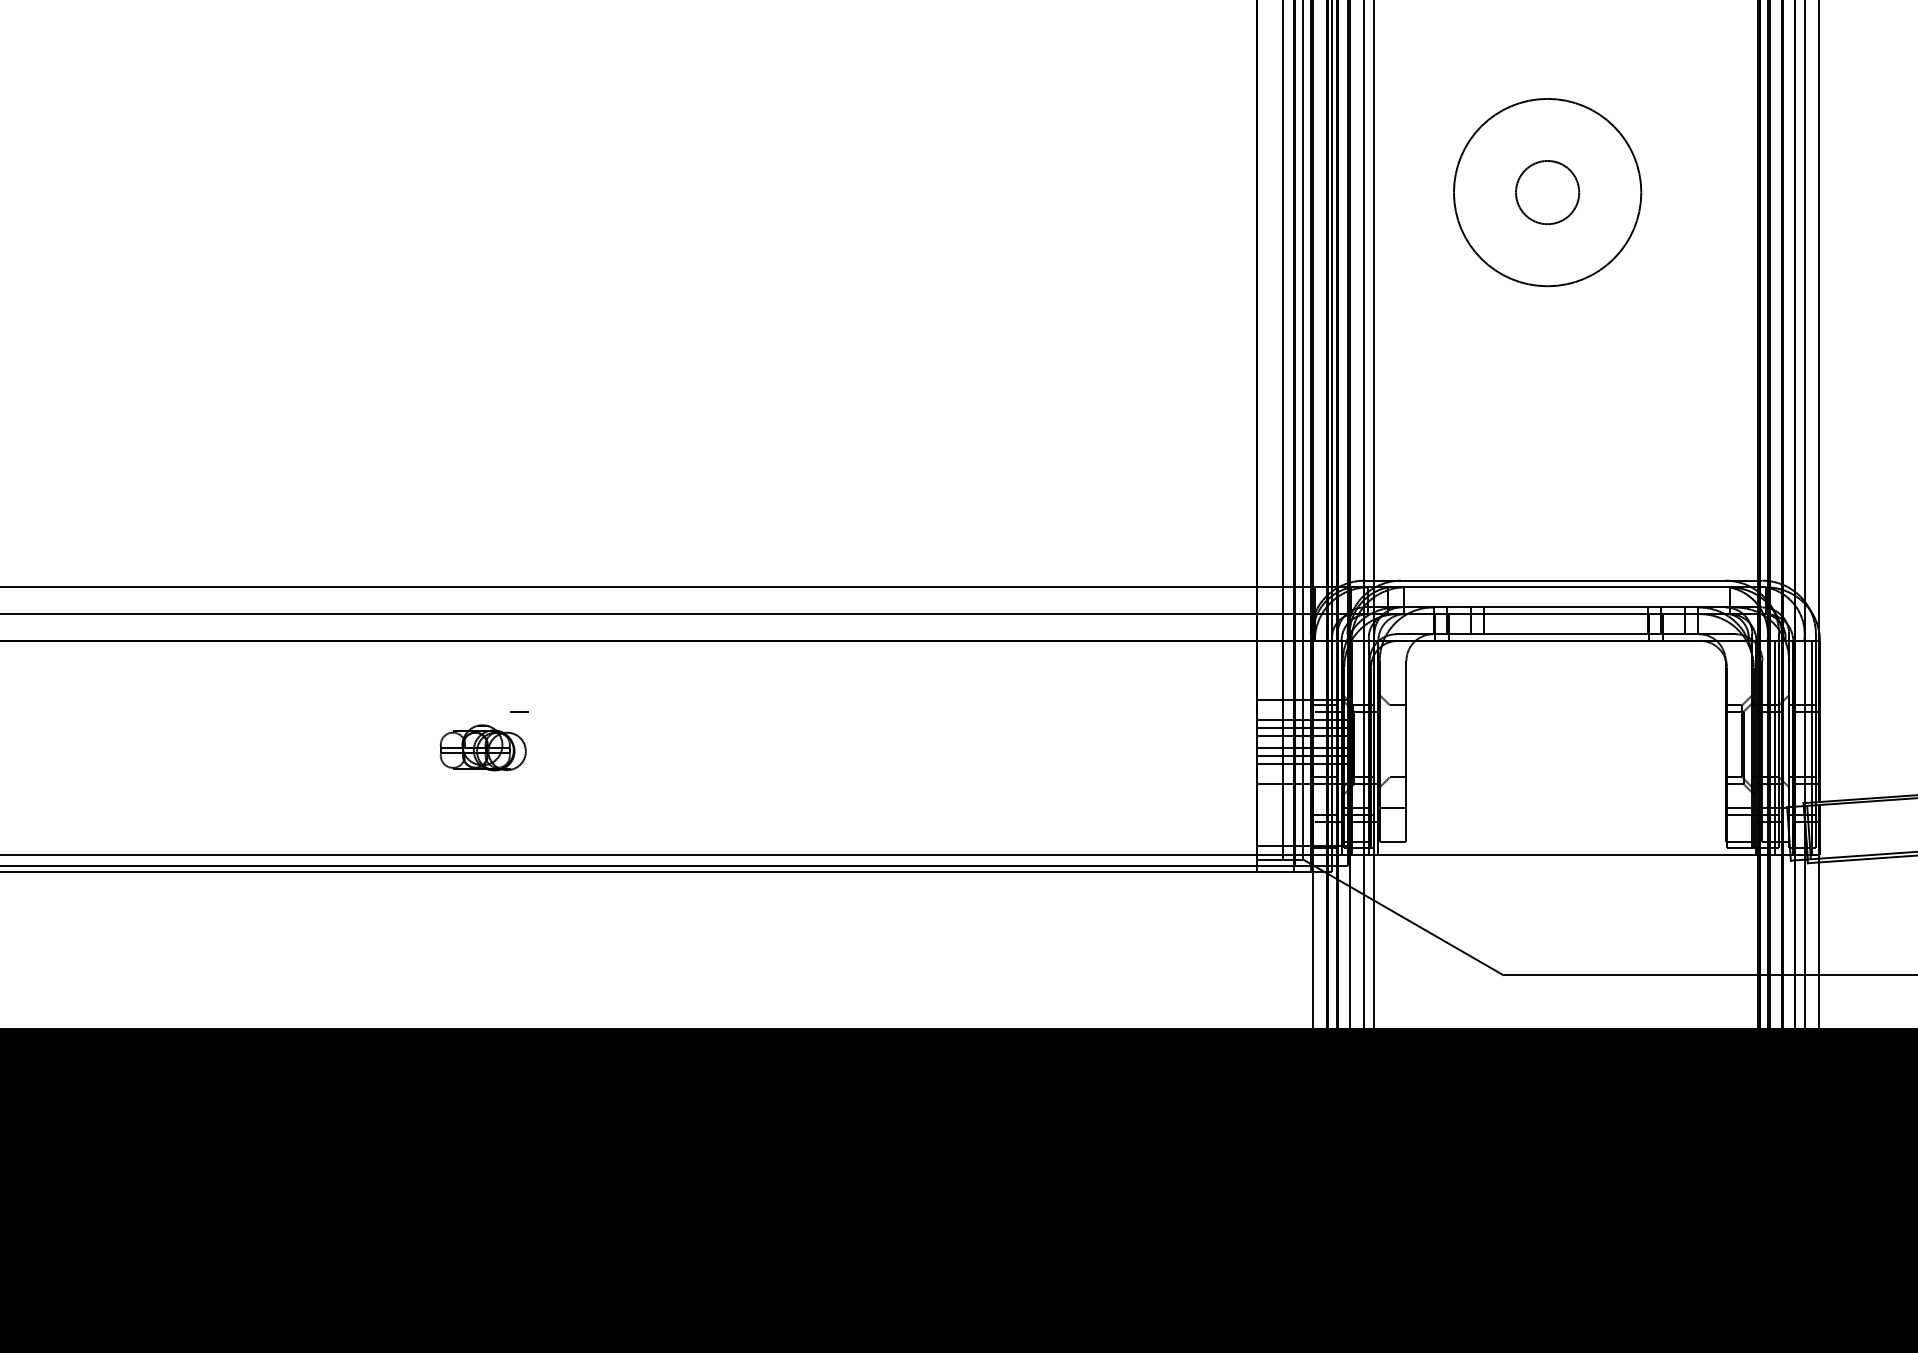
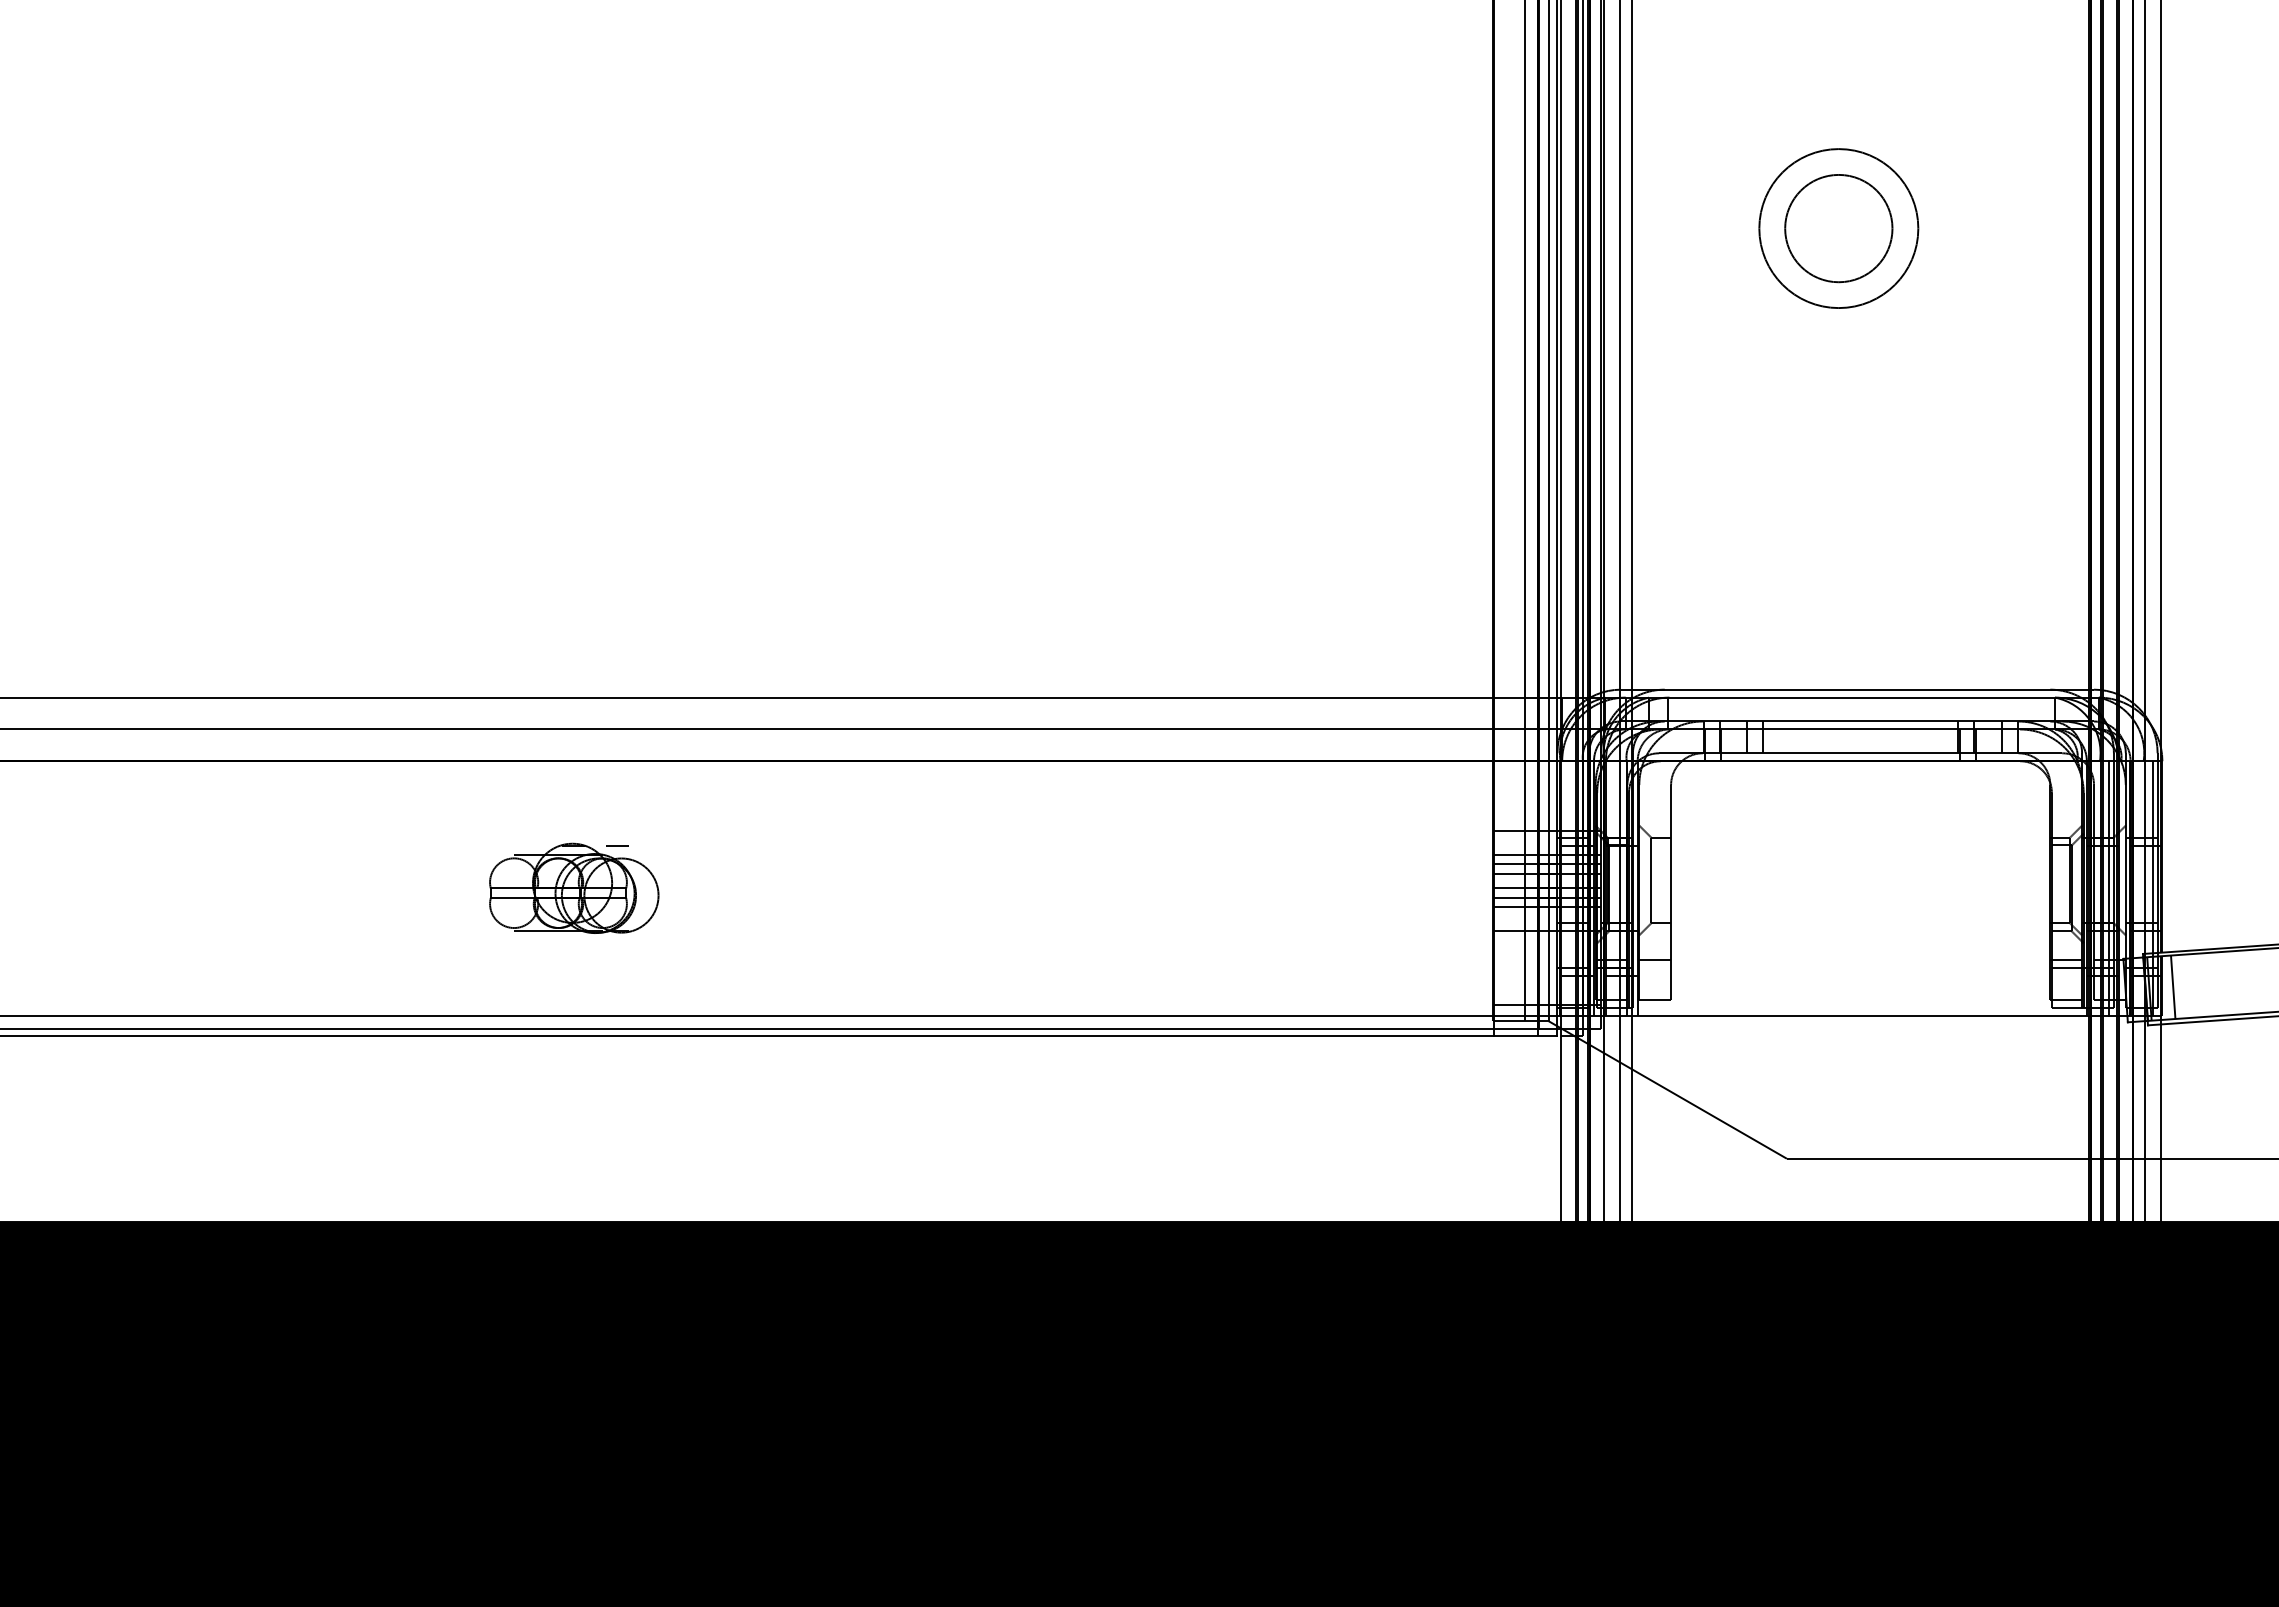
circle: (1547, 192) -> (1838, 228), size x0.71
circle: (1547, 192) -> (1838, 228), size x1.43
line: (1389, 741) -> (1651, 880), added
part: (483, 747) -> (574, 887), size x1.67
line: (1829, 830) -> (2173, 986), added

